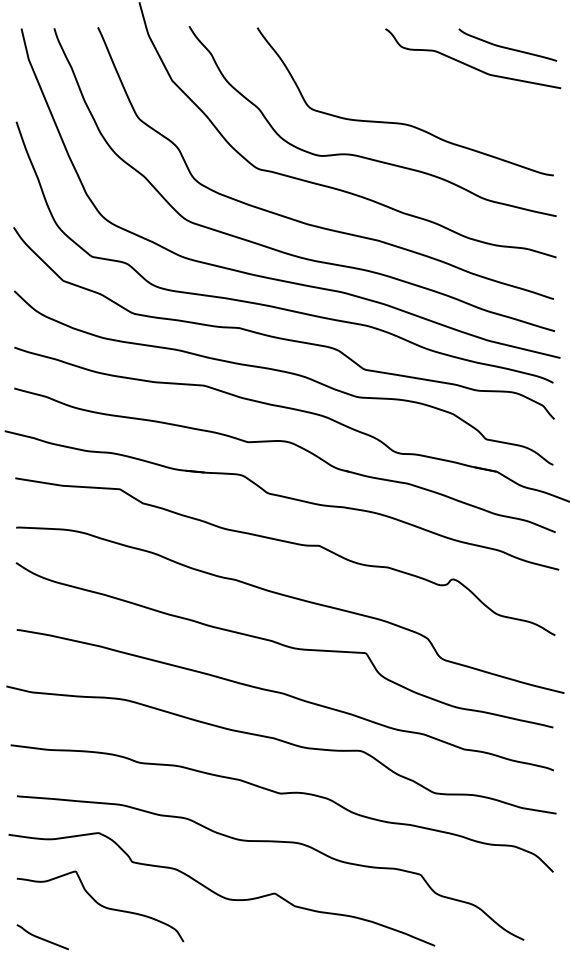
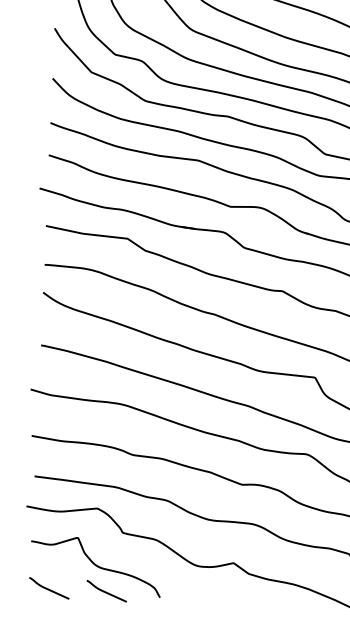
curve: (114, 937) -> (105, 591), added

